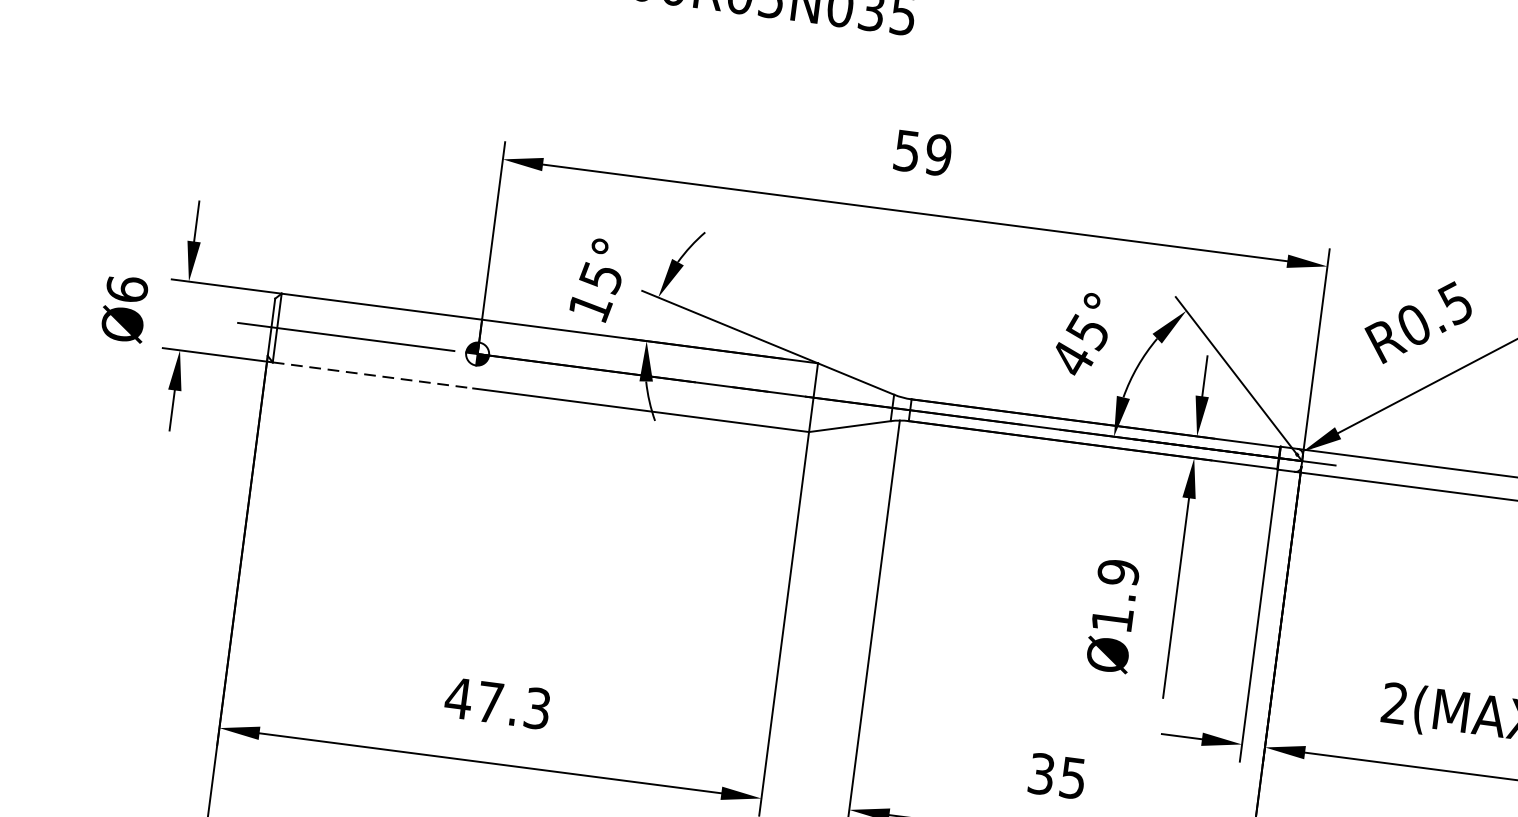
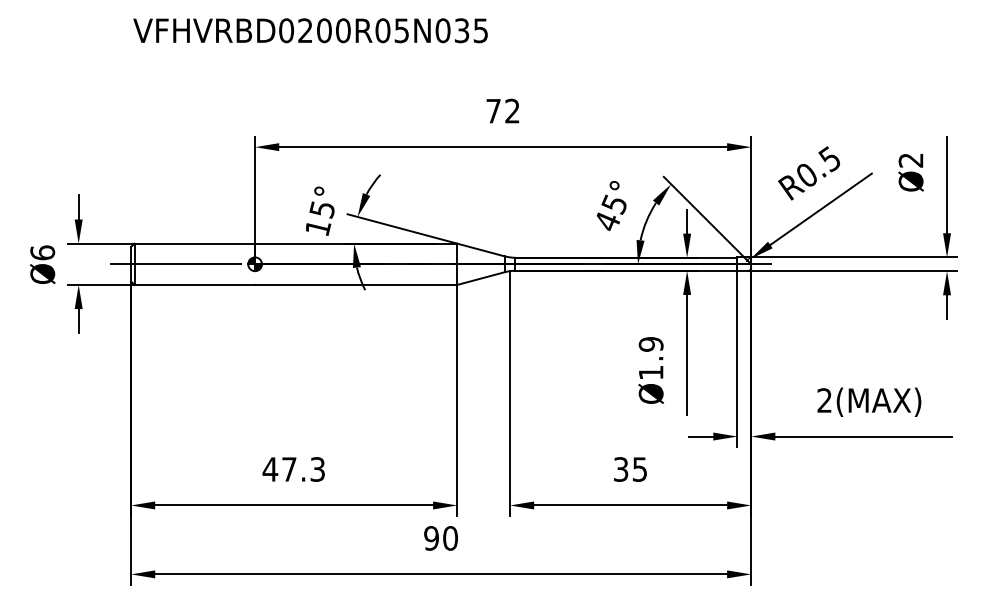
text: (922, 151) -> (502, 110), 59 -> 72
line: (374, 374) -> (195, 284), dashed -> solid

